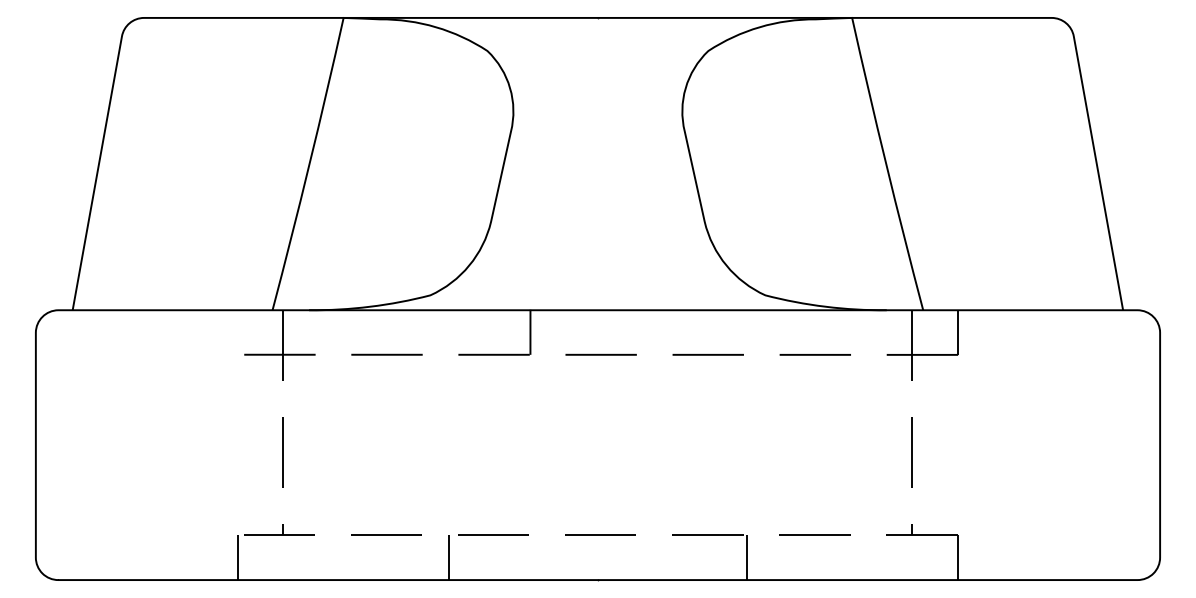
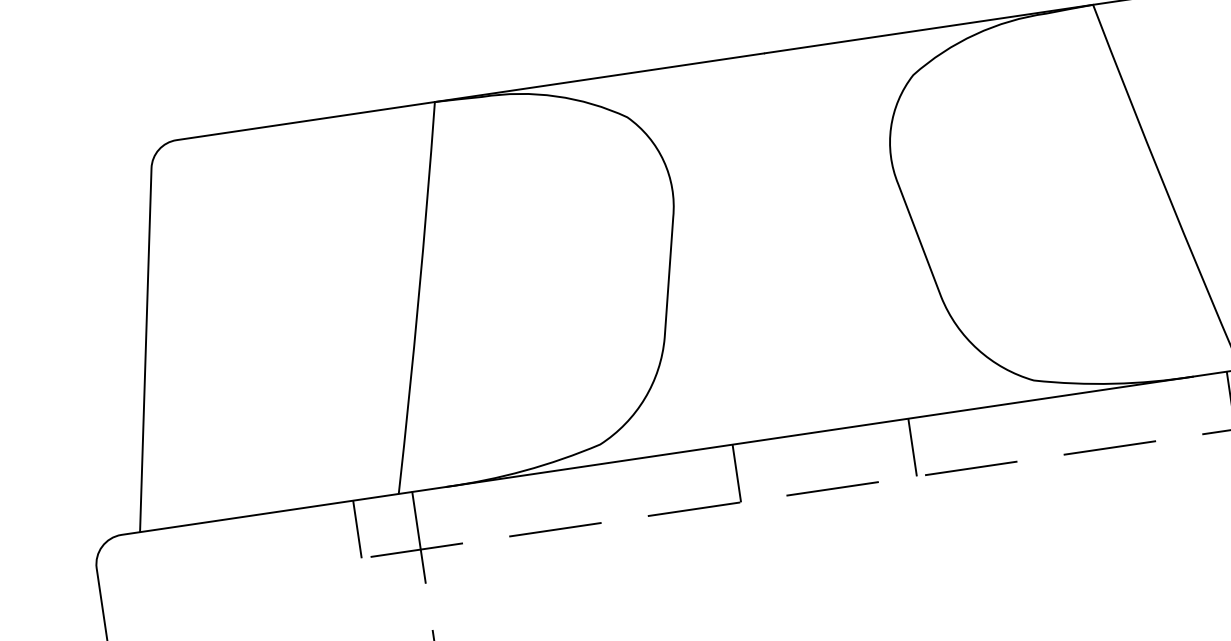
line: (237, 331) -> (357, 528), added
line: (666, 331) -> (912, 446), added

